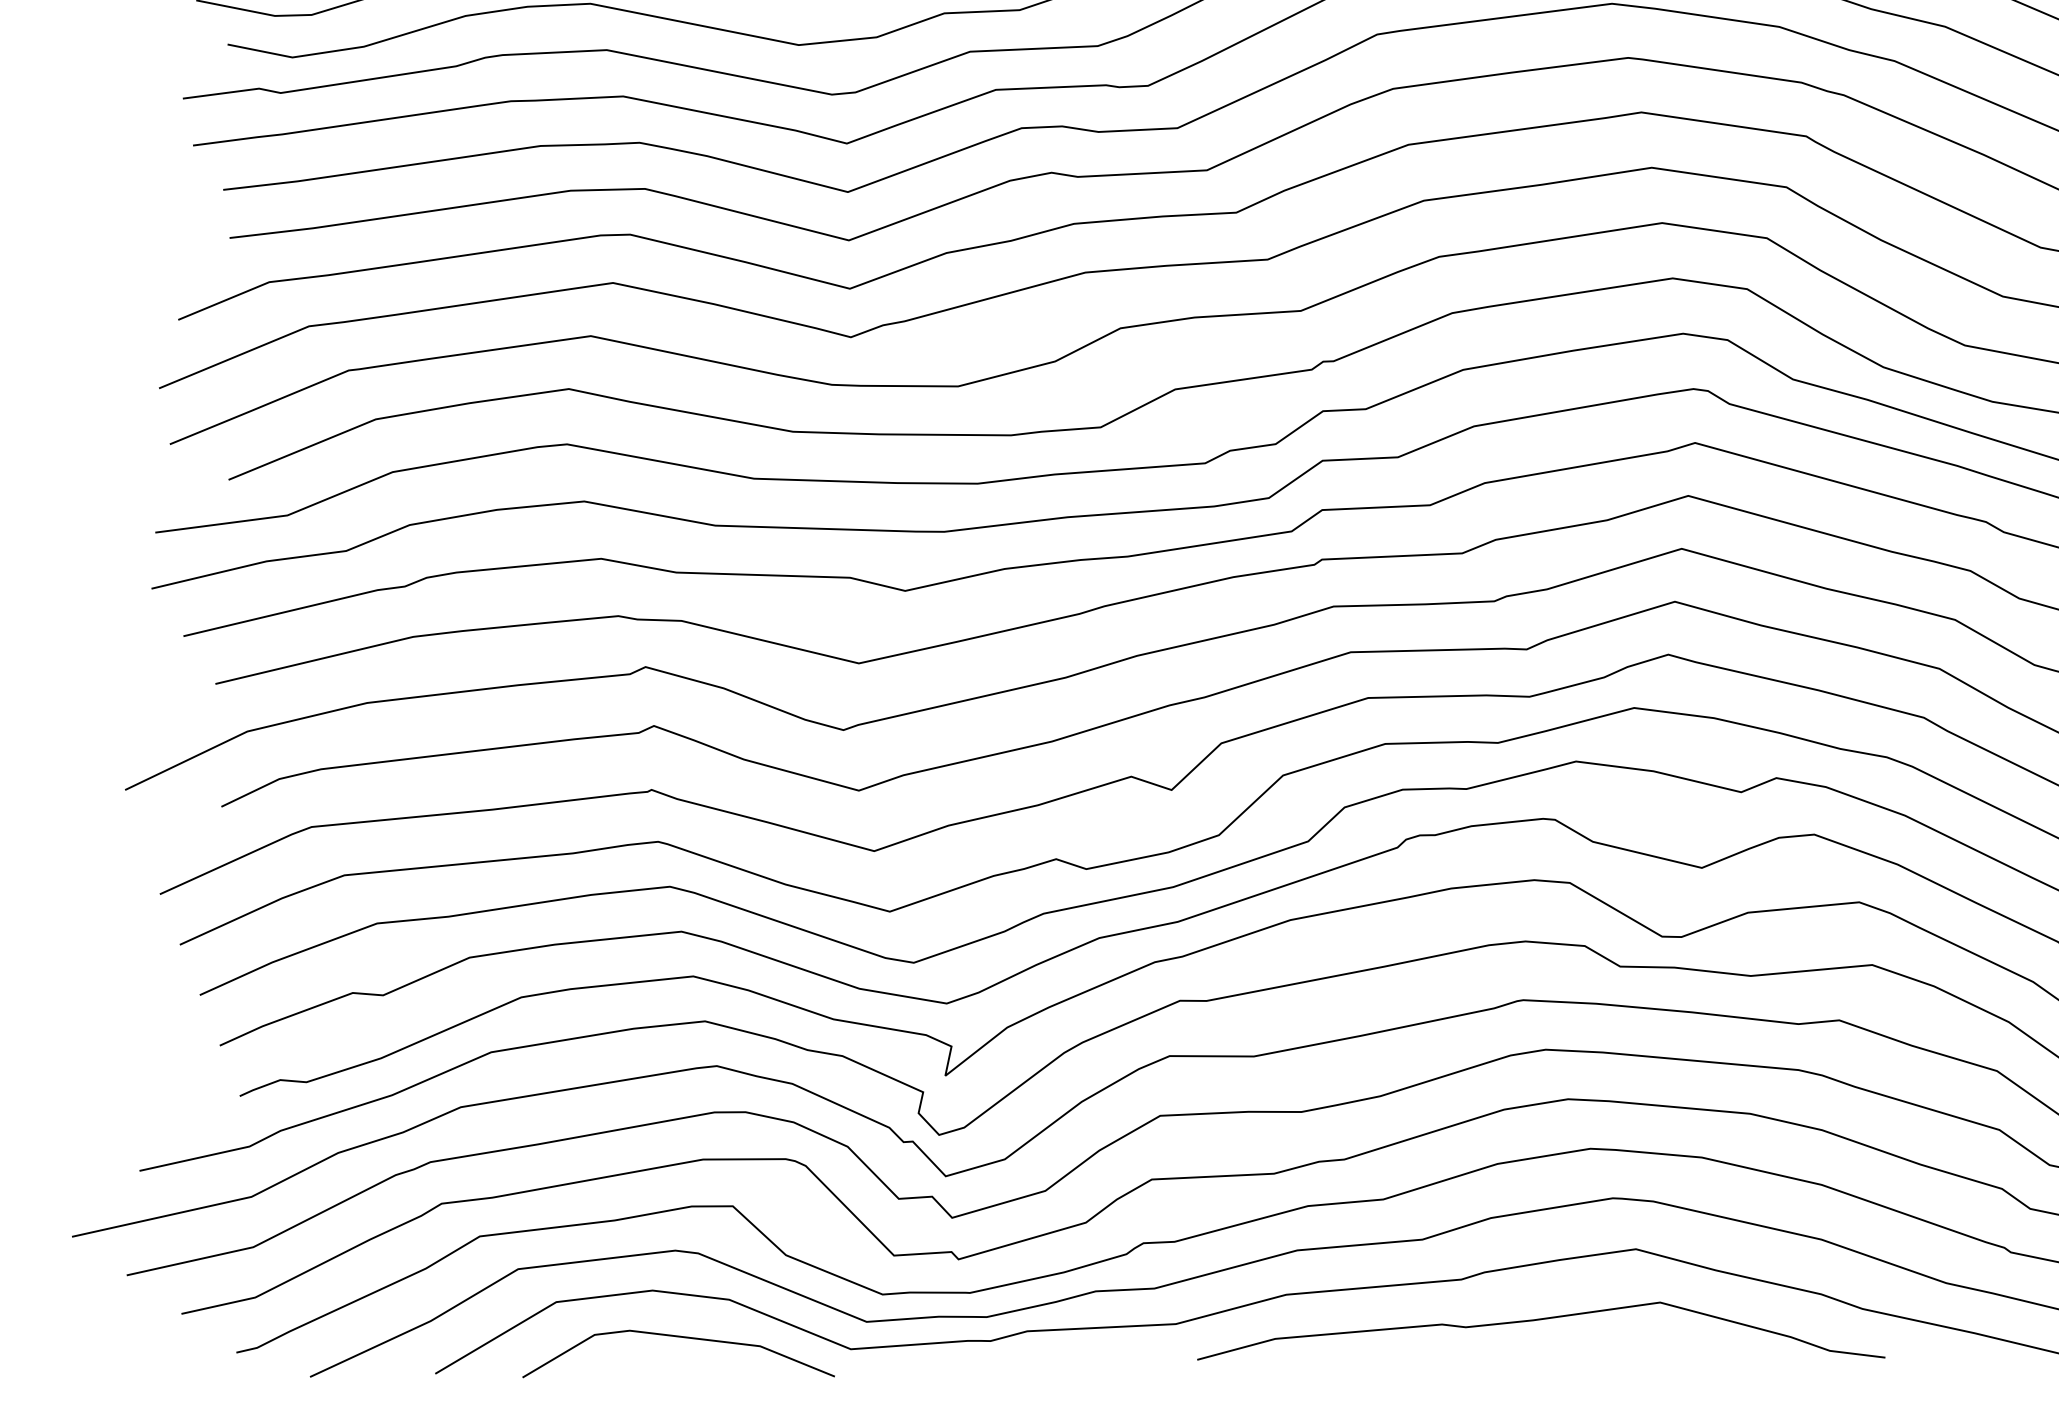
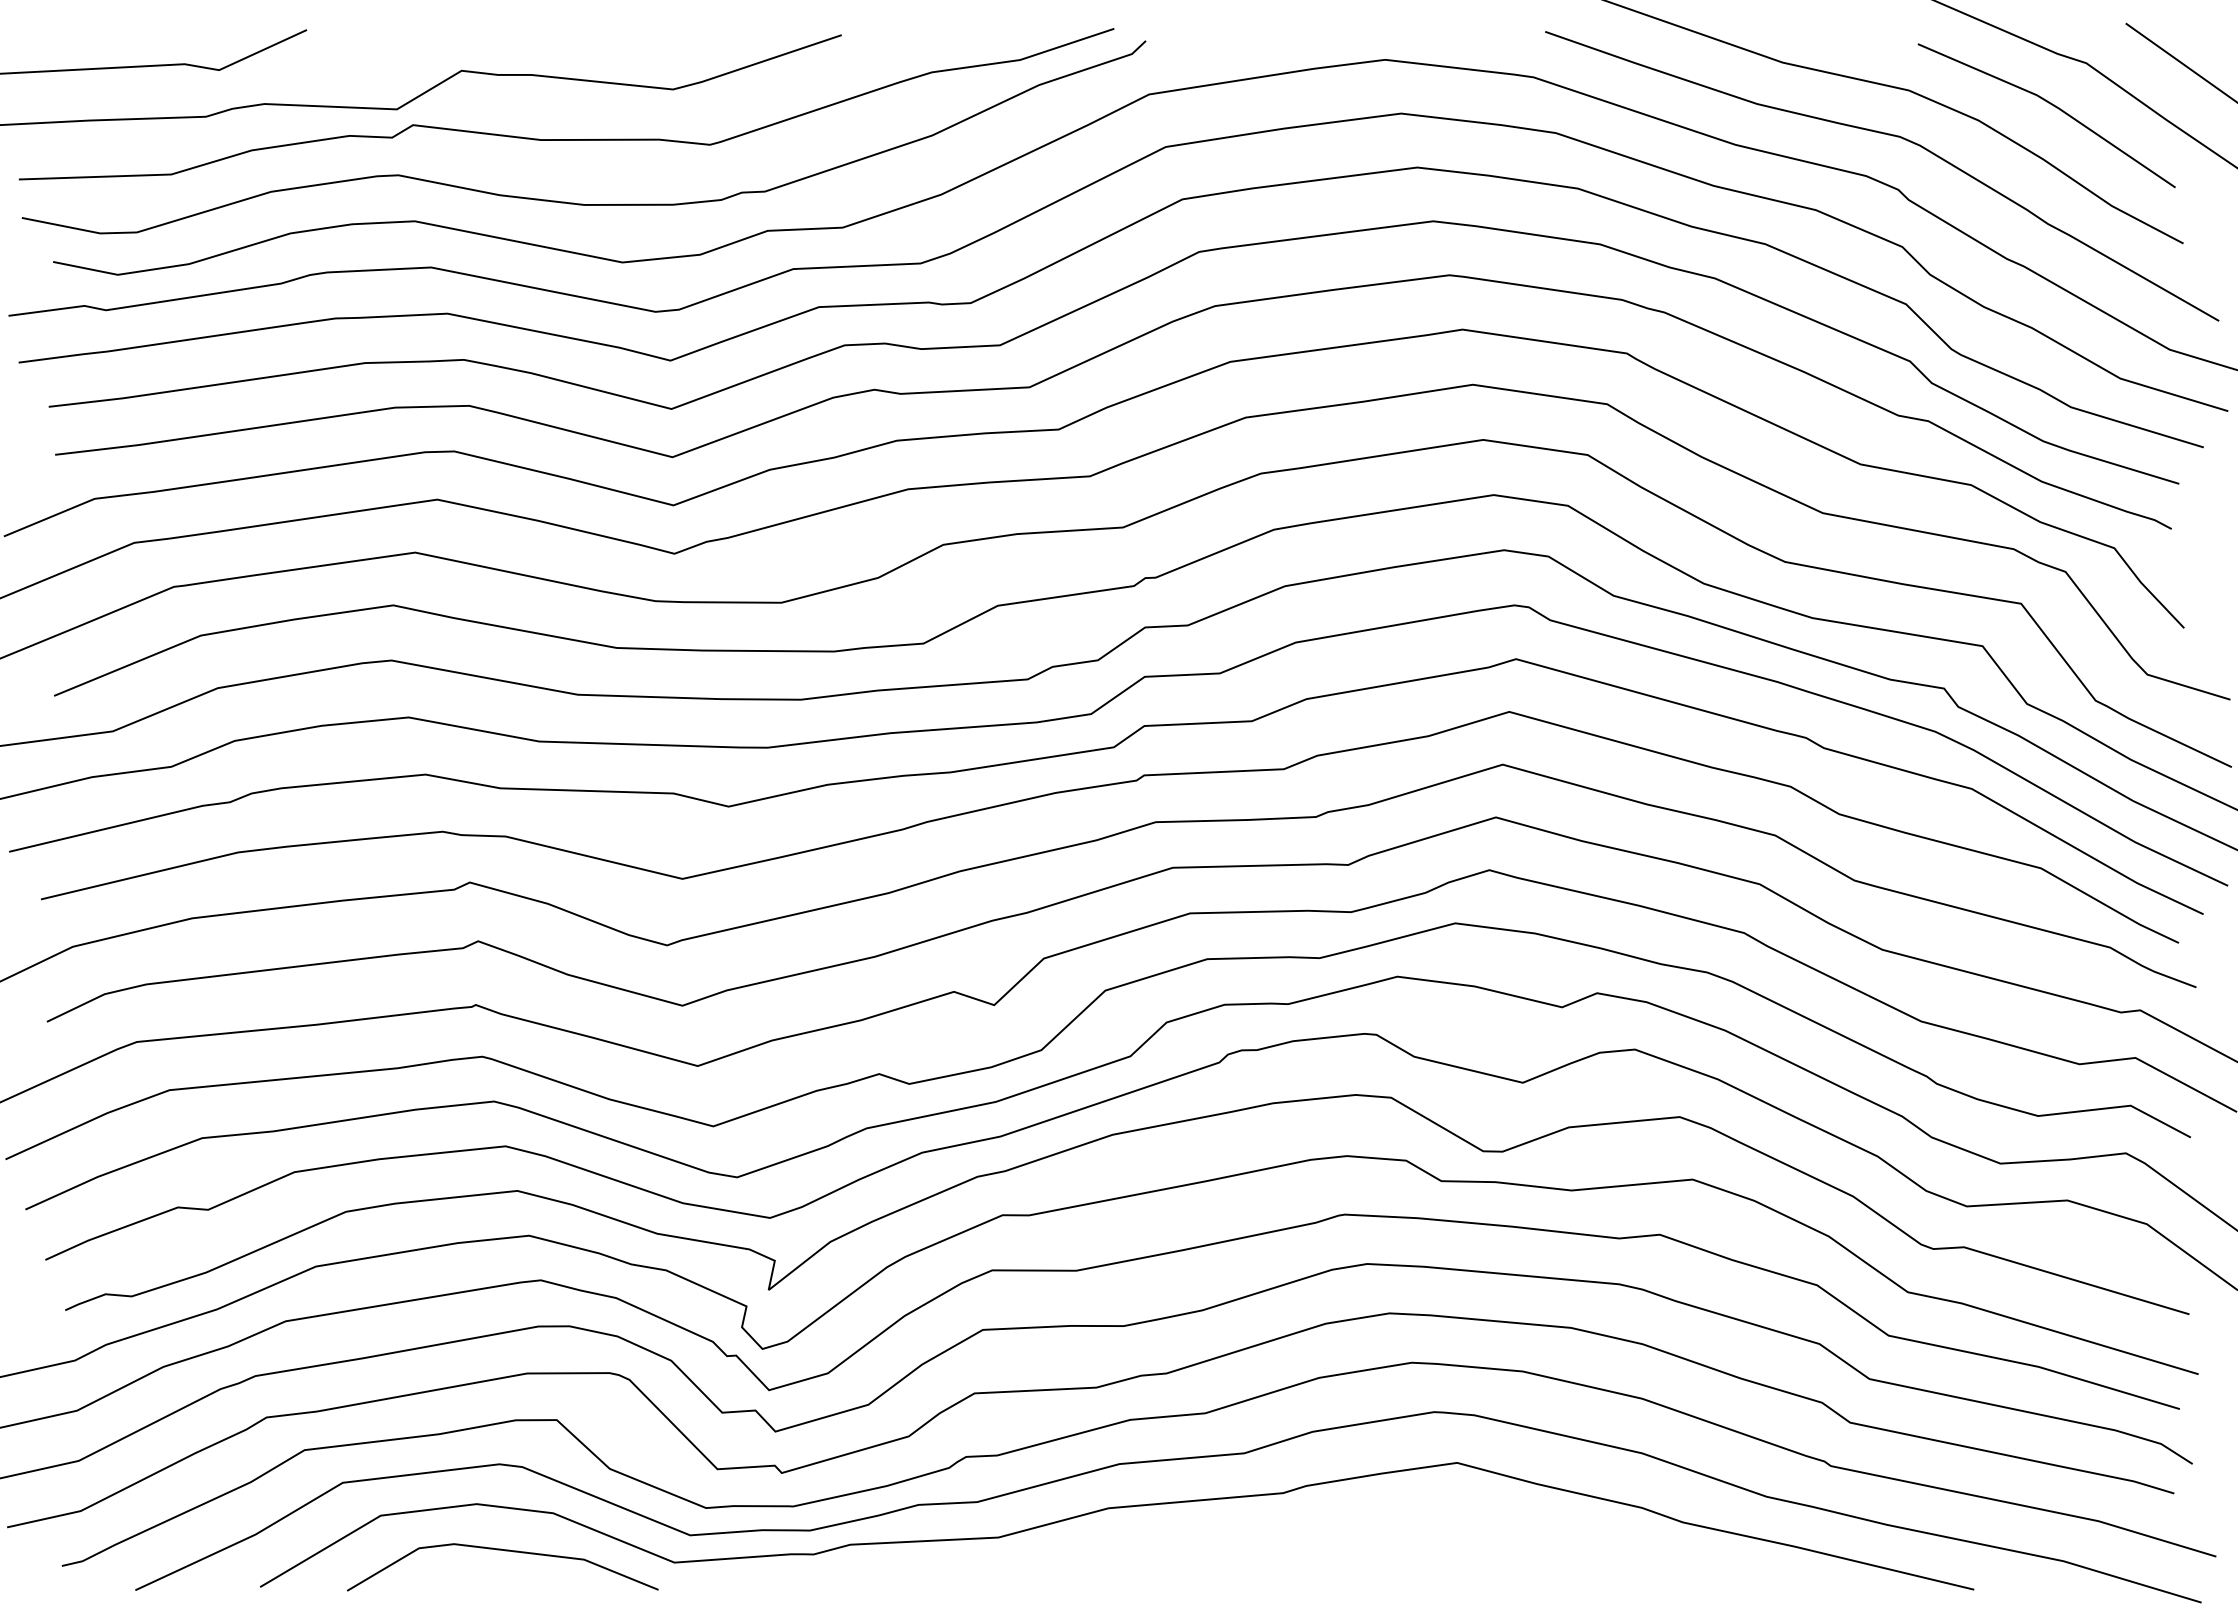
curve: (1537, 1321) -> (1358, 1534), removed

